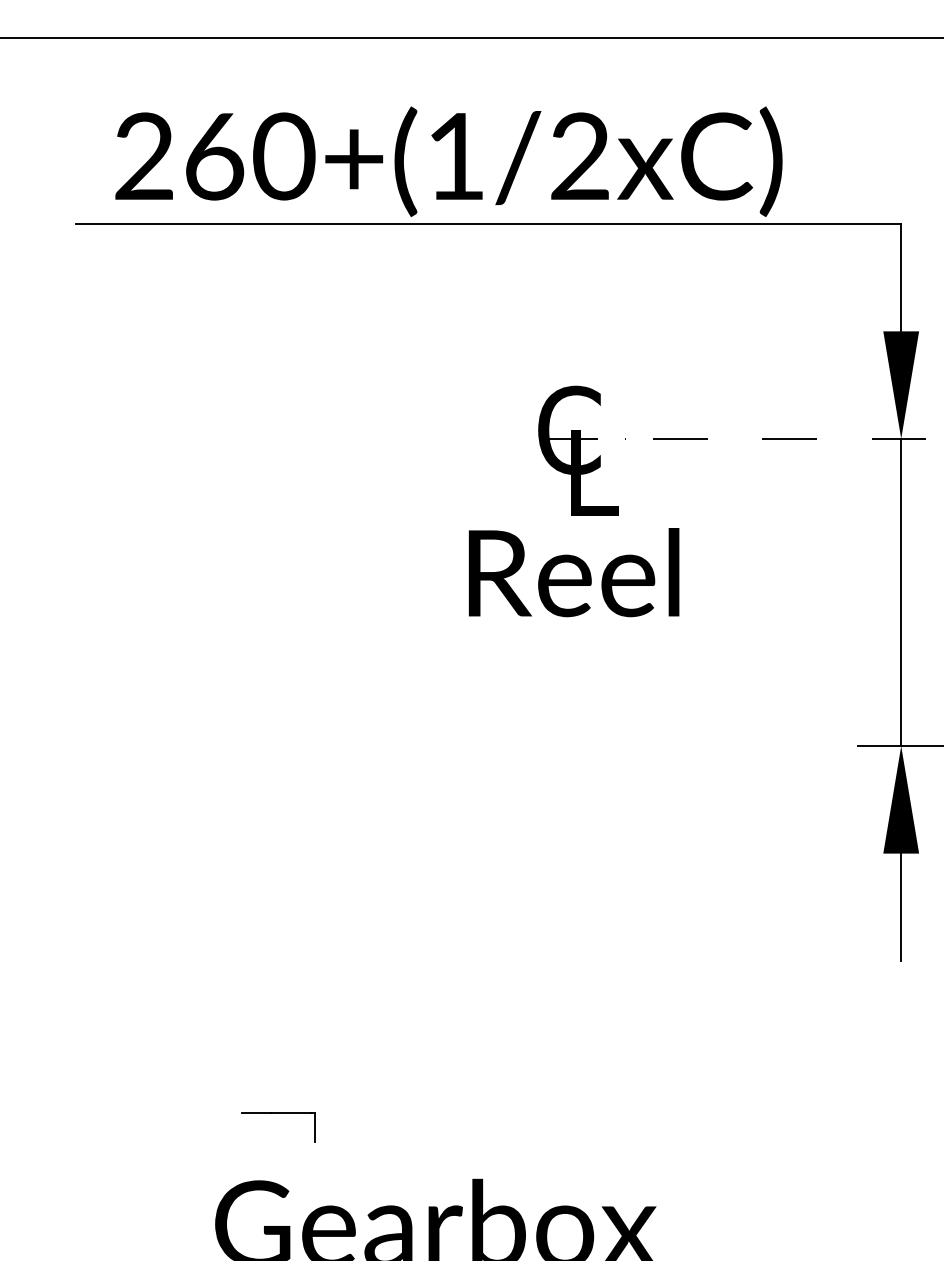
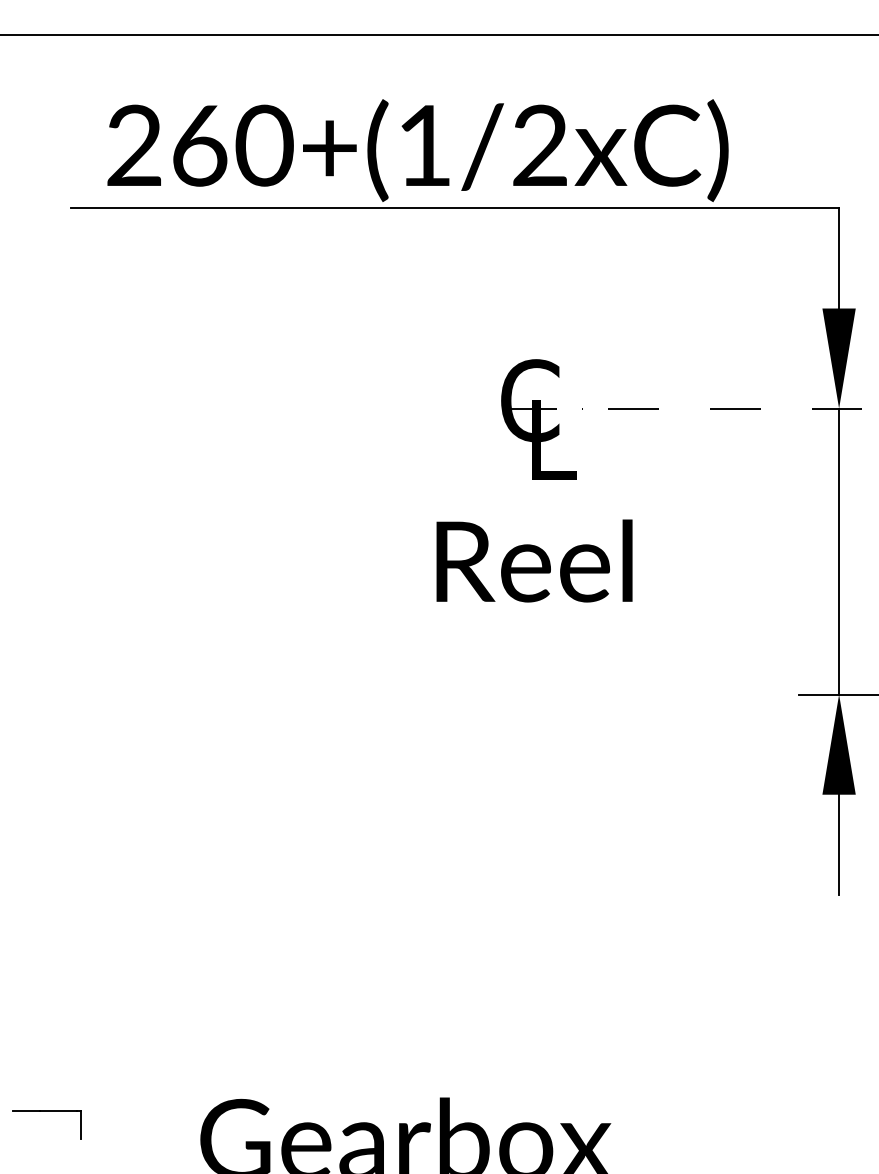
text: (573, 572) -> (533, 560), moved
part: (278, 1113) -> (47, 1112), moved

